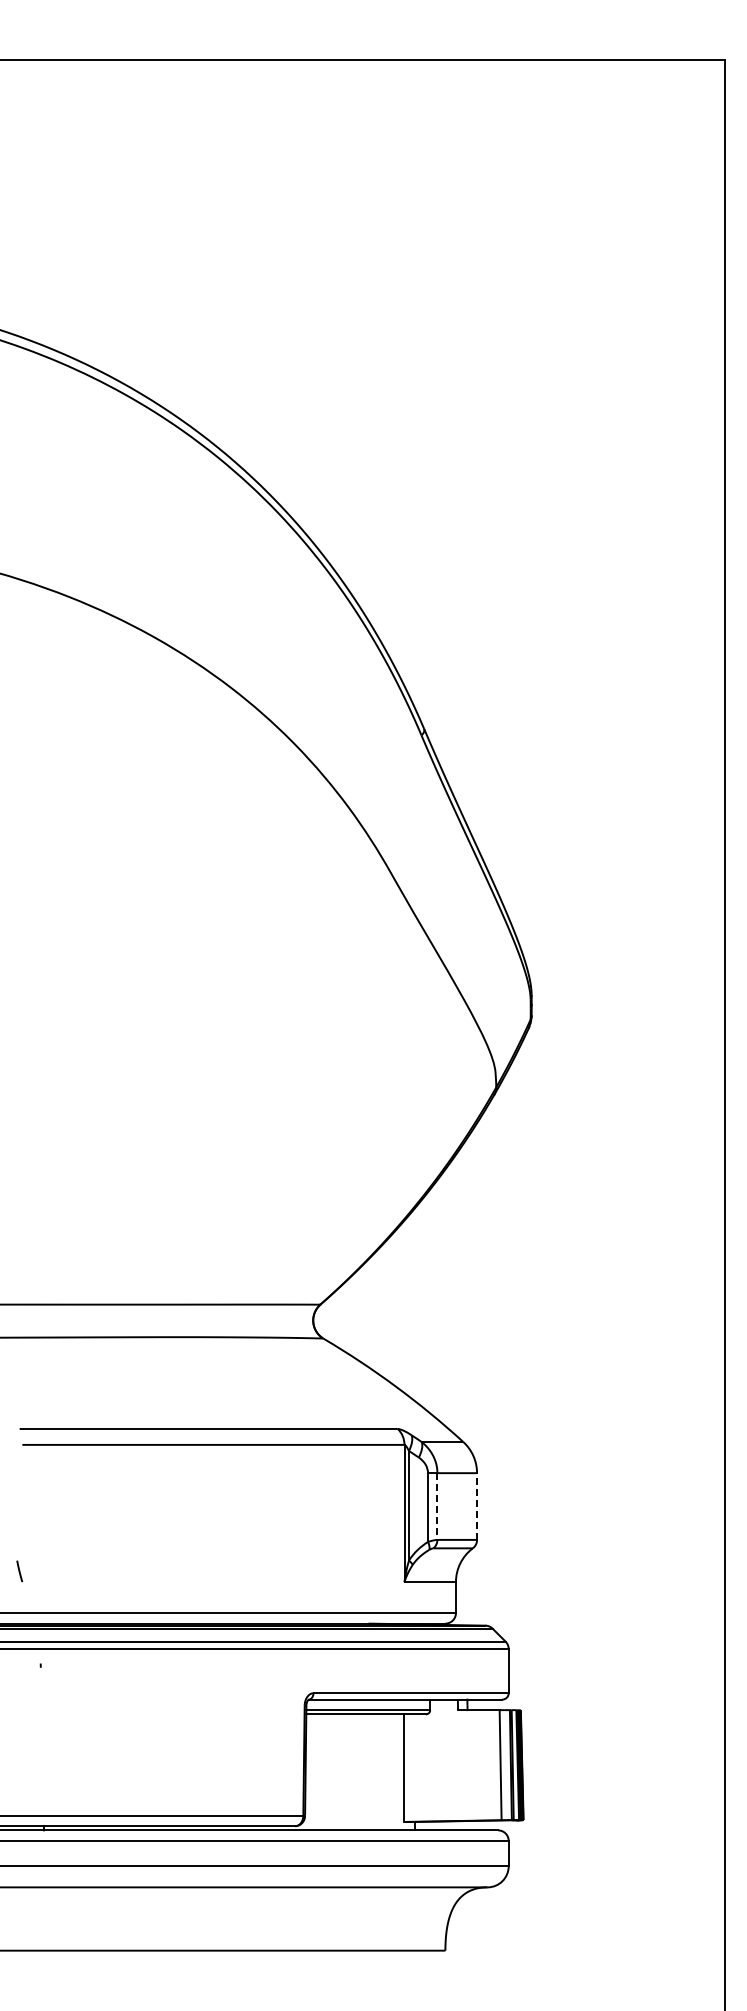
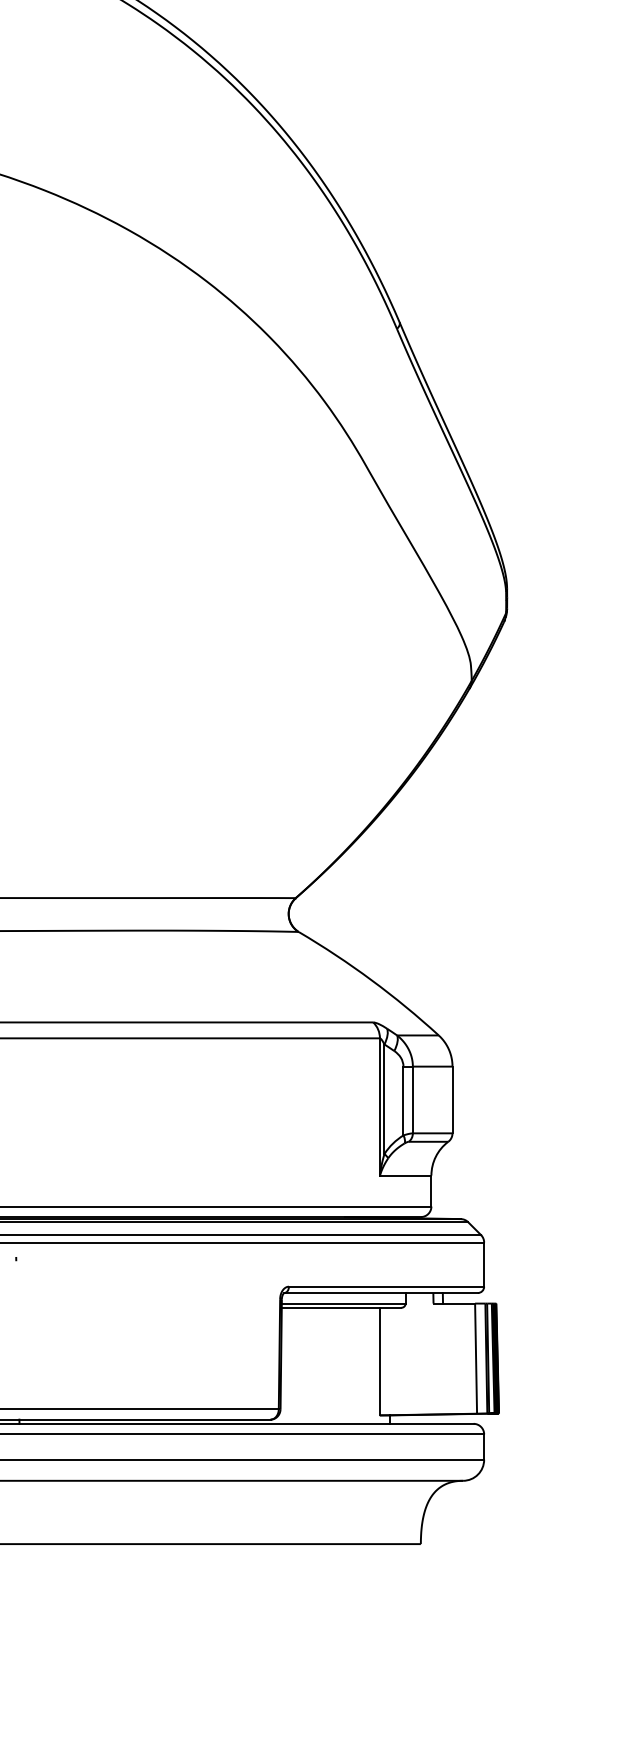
line: (477, 1506) -> (452, 1099), dashed -> solid
line: (437, 1507) -> (412, 1100), dashed -> solid

